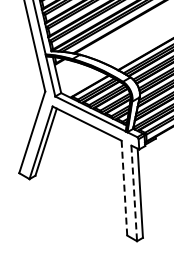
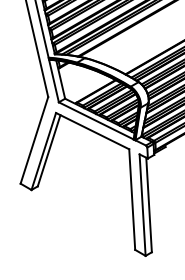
line: (124, 187) -> (132, 198), dashed -> solid
line: (134, 193) -> (142, 205), dashed -> solid

